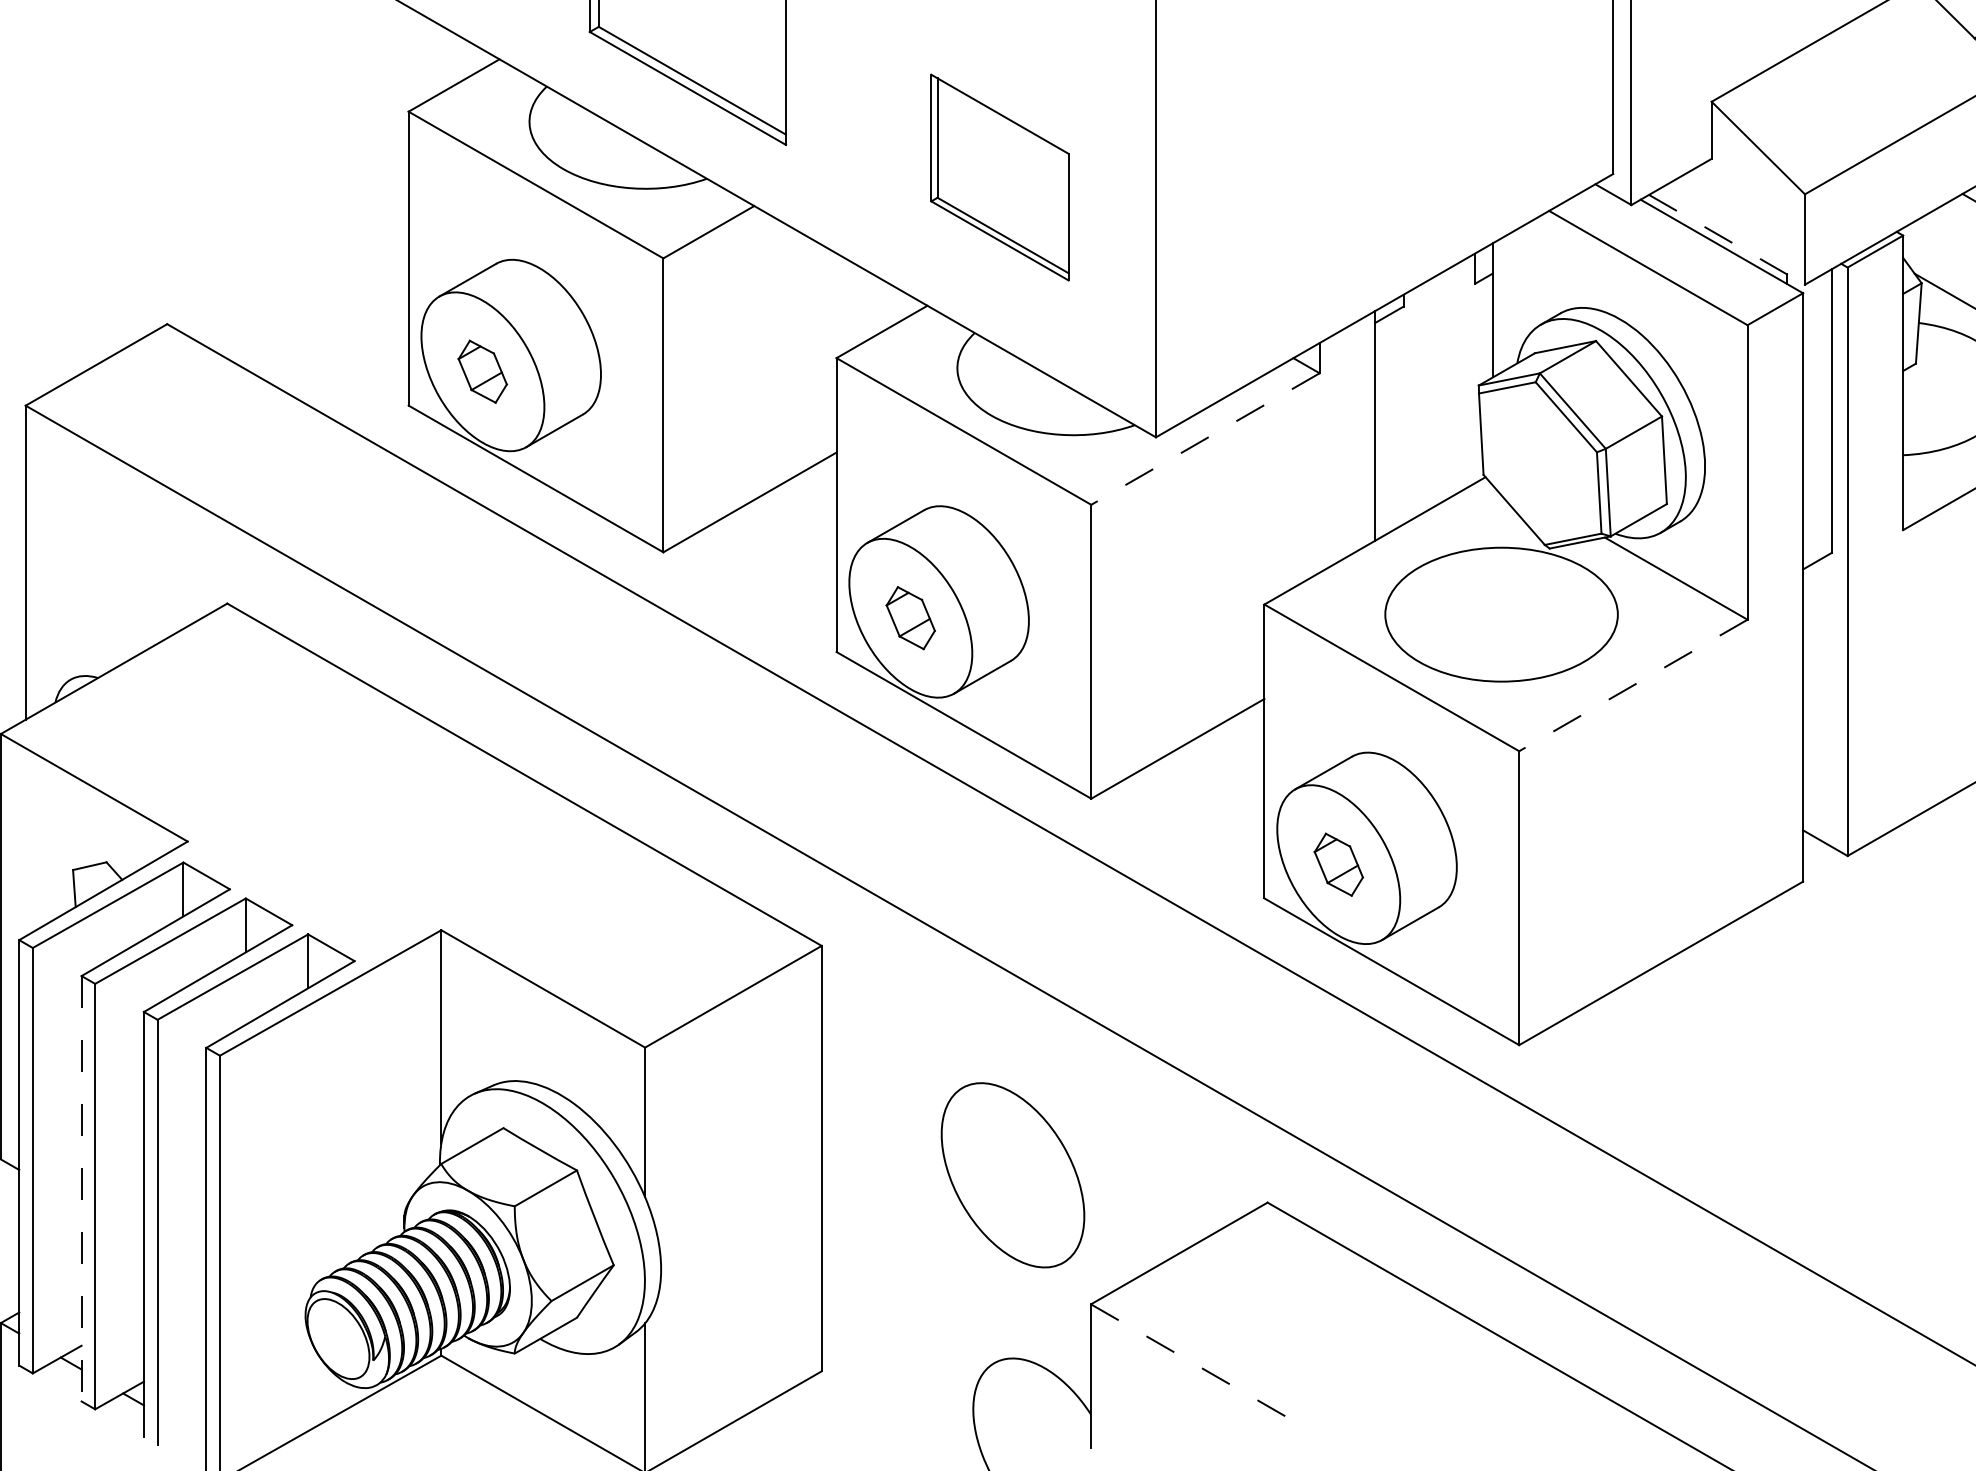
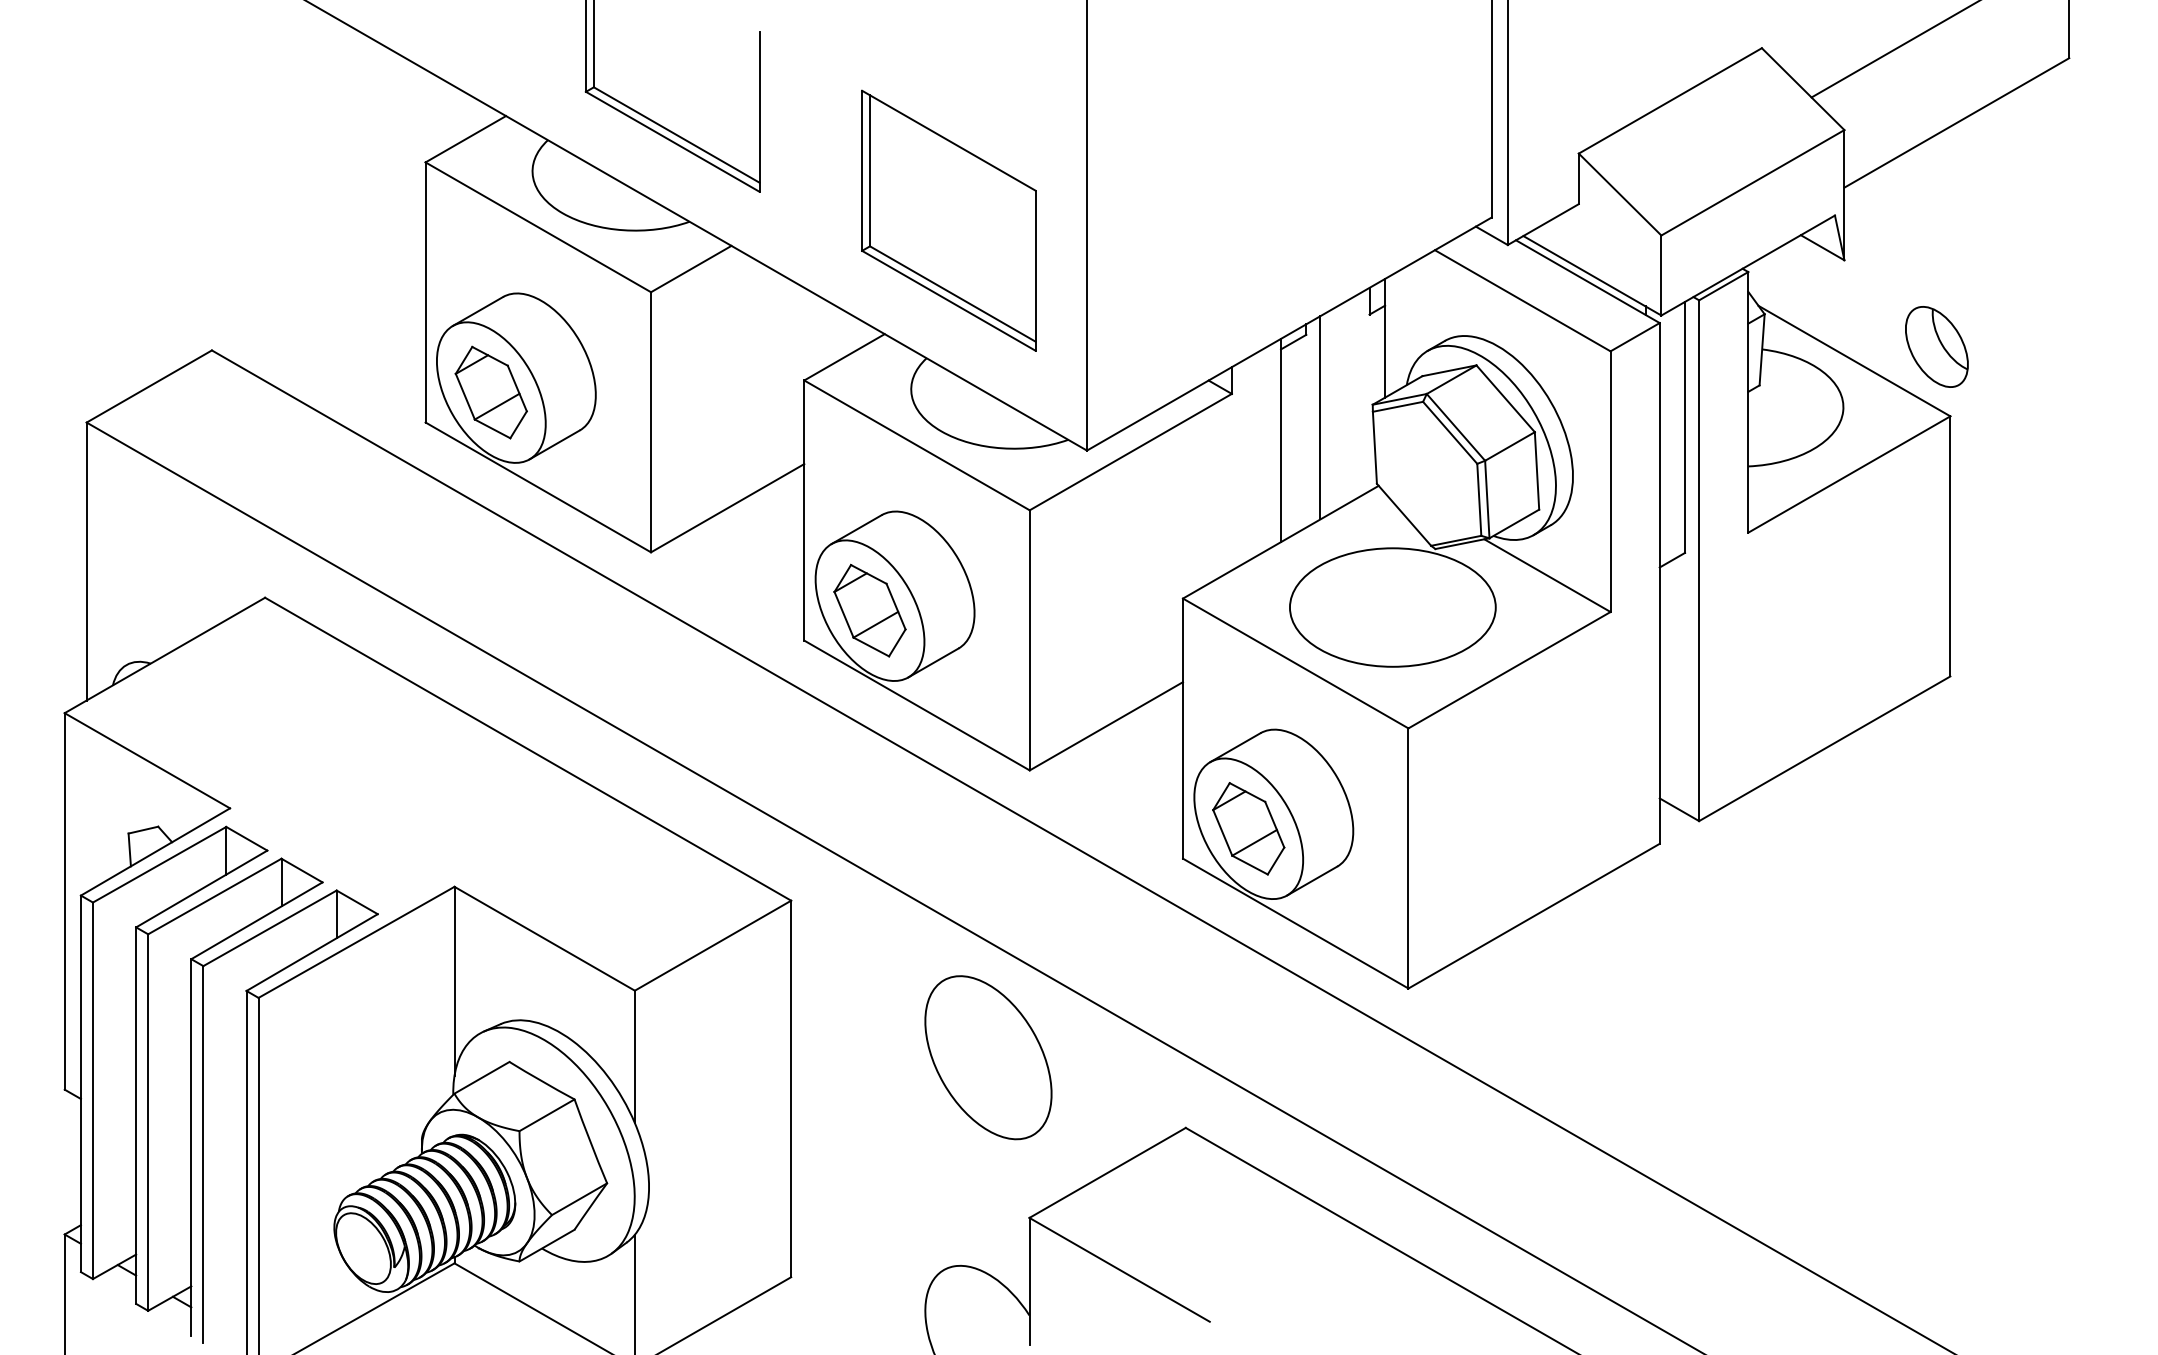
part: (999, 177) -> (948, 220), size x1.43
line: (1727, 239) -> (1592, 275), dashed -> solid
part: (481, 371) -> (490, 392), size x1.67
line: (1419, 399) -> (1320, 417), added
line: (1205, 439) -> (1130, 452), dashed -> solid
part: (910, 618) -> (869, 610), size x1.67
line: (1633, 685) -> (1509, 670), dashed -> solid
part: (1338, 864) -> (1248, 828), size x1.67
part: (1013, 1175) -> (988, 1057), moved
line: (82, 1189) -> (136, 1116), dashed -> solid
line: (1193, 1363) -> (1120, 1270), dashed -> solid

